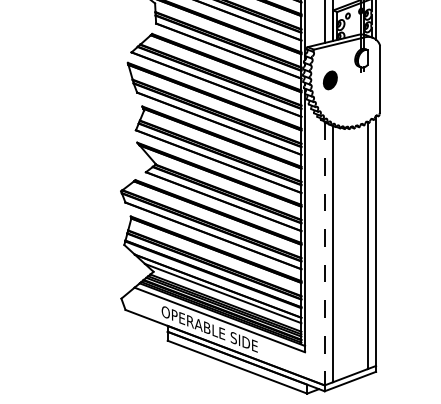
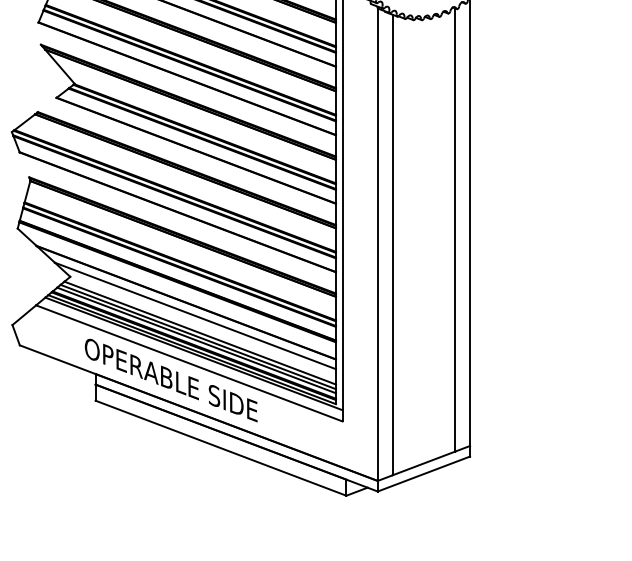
line: (324, 253) -> (377, 243), dashed -> solid

